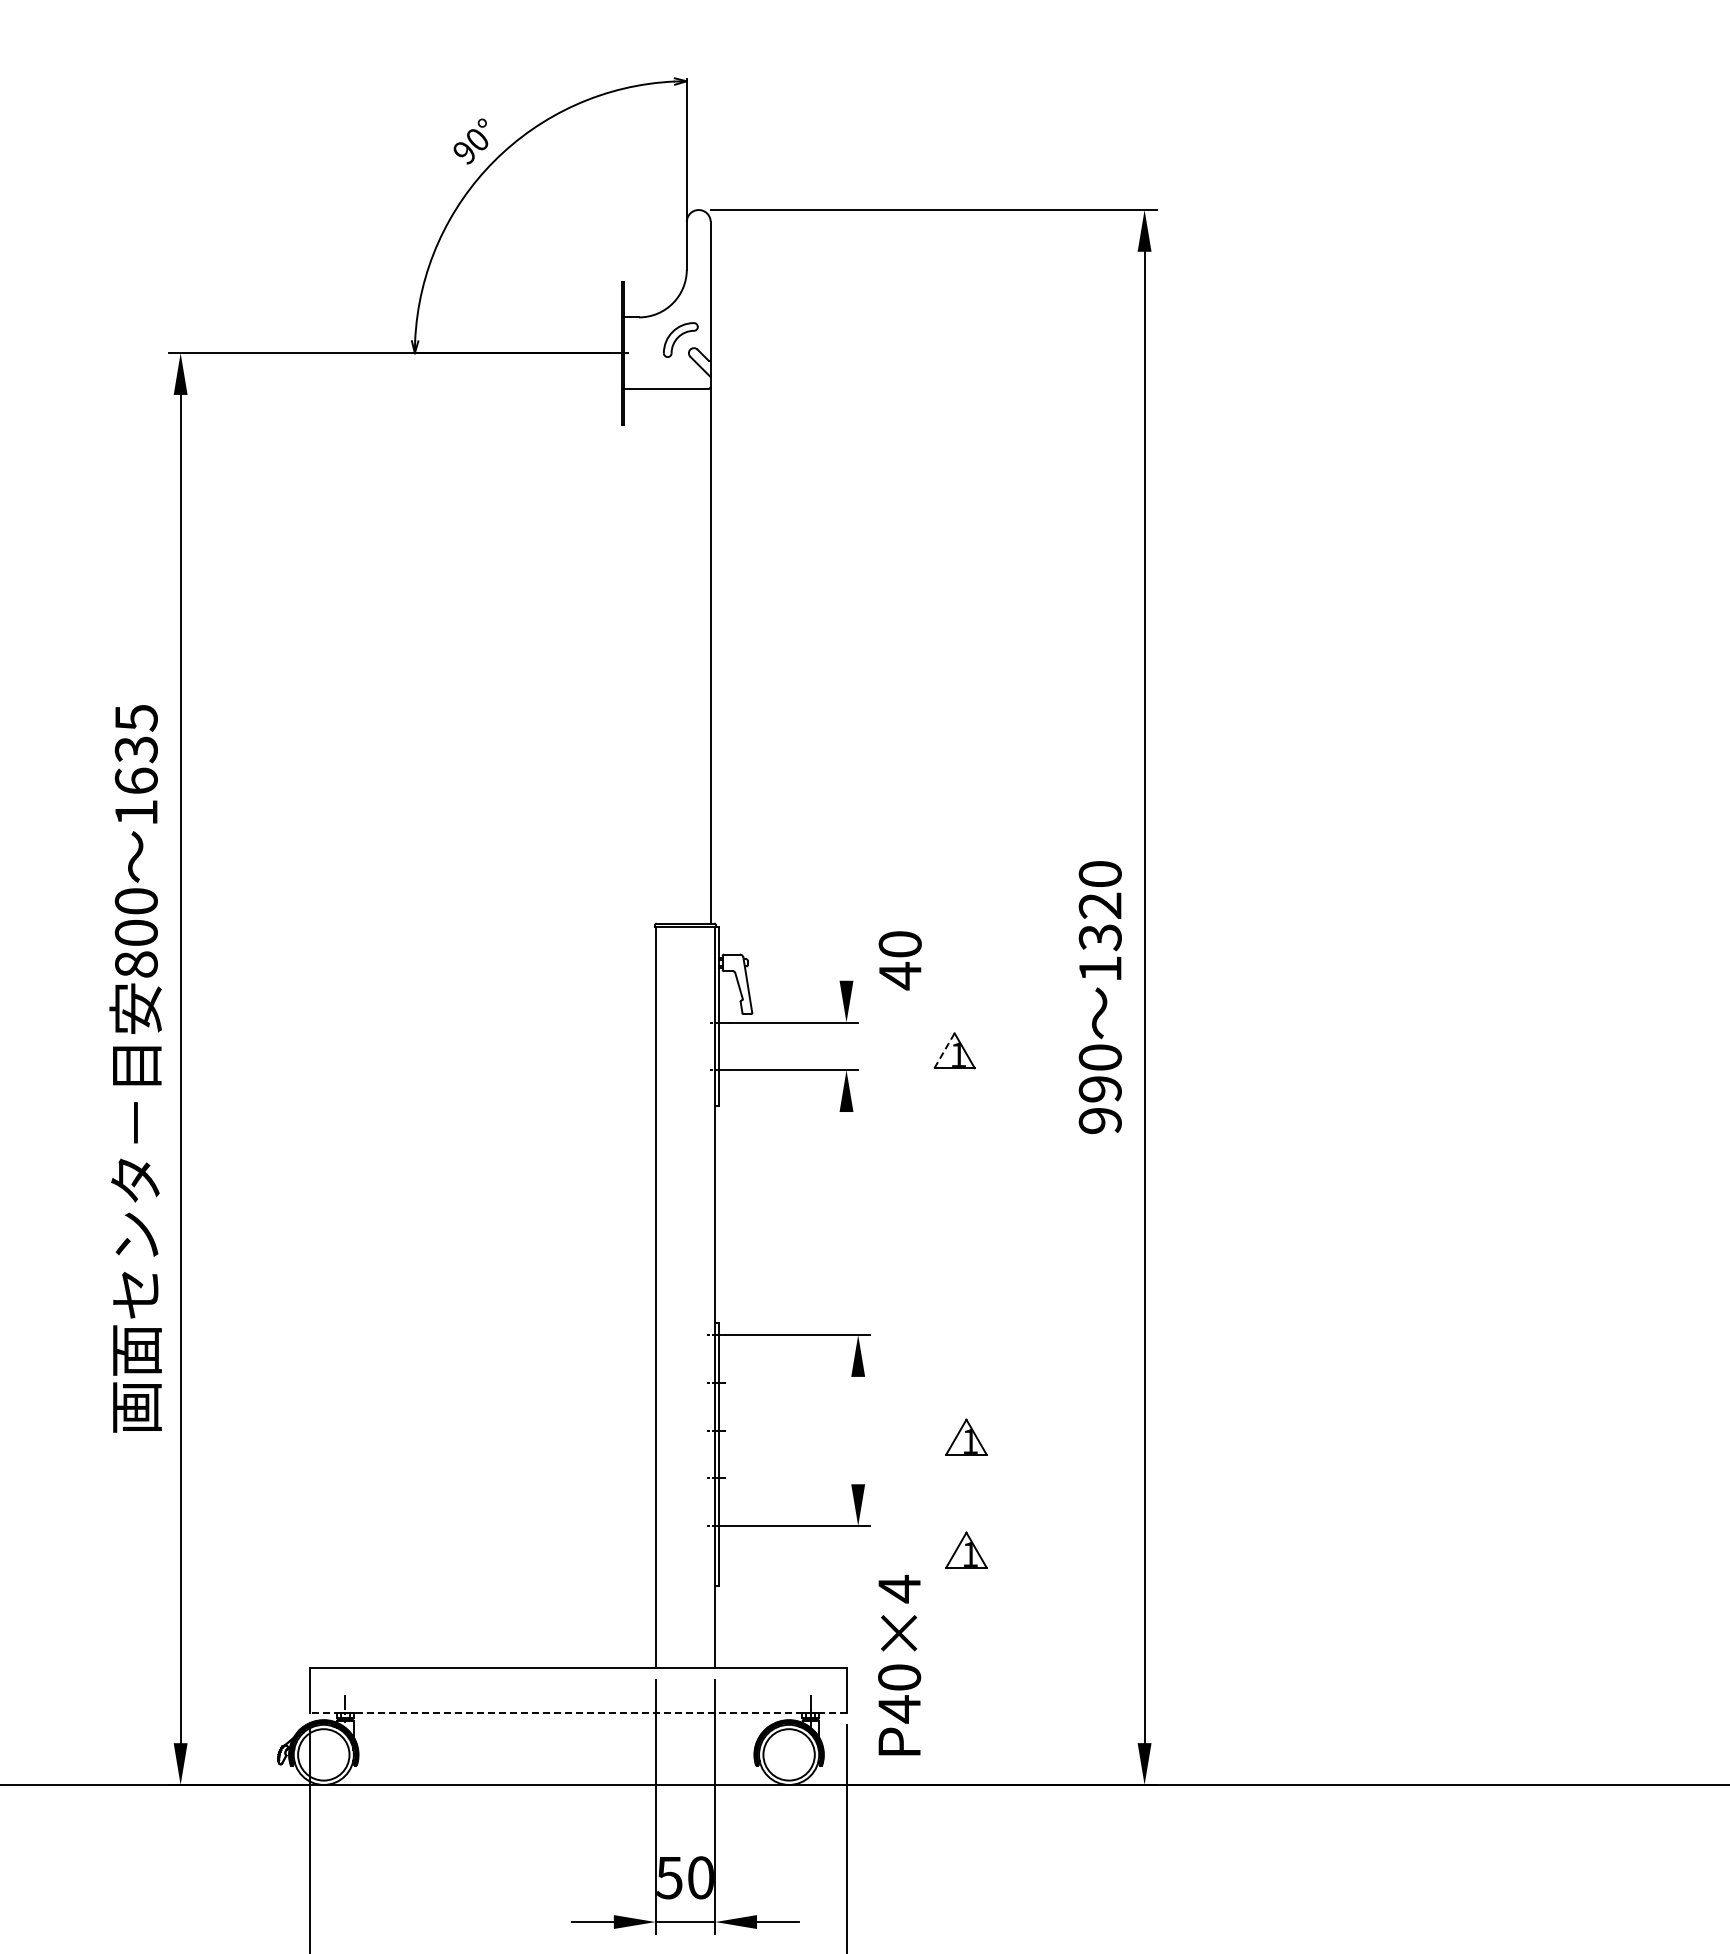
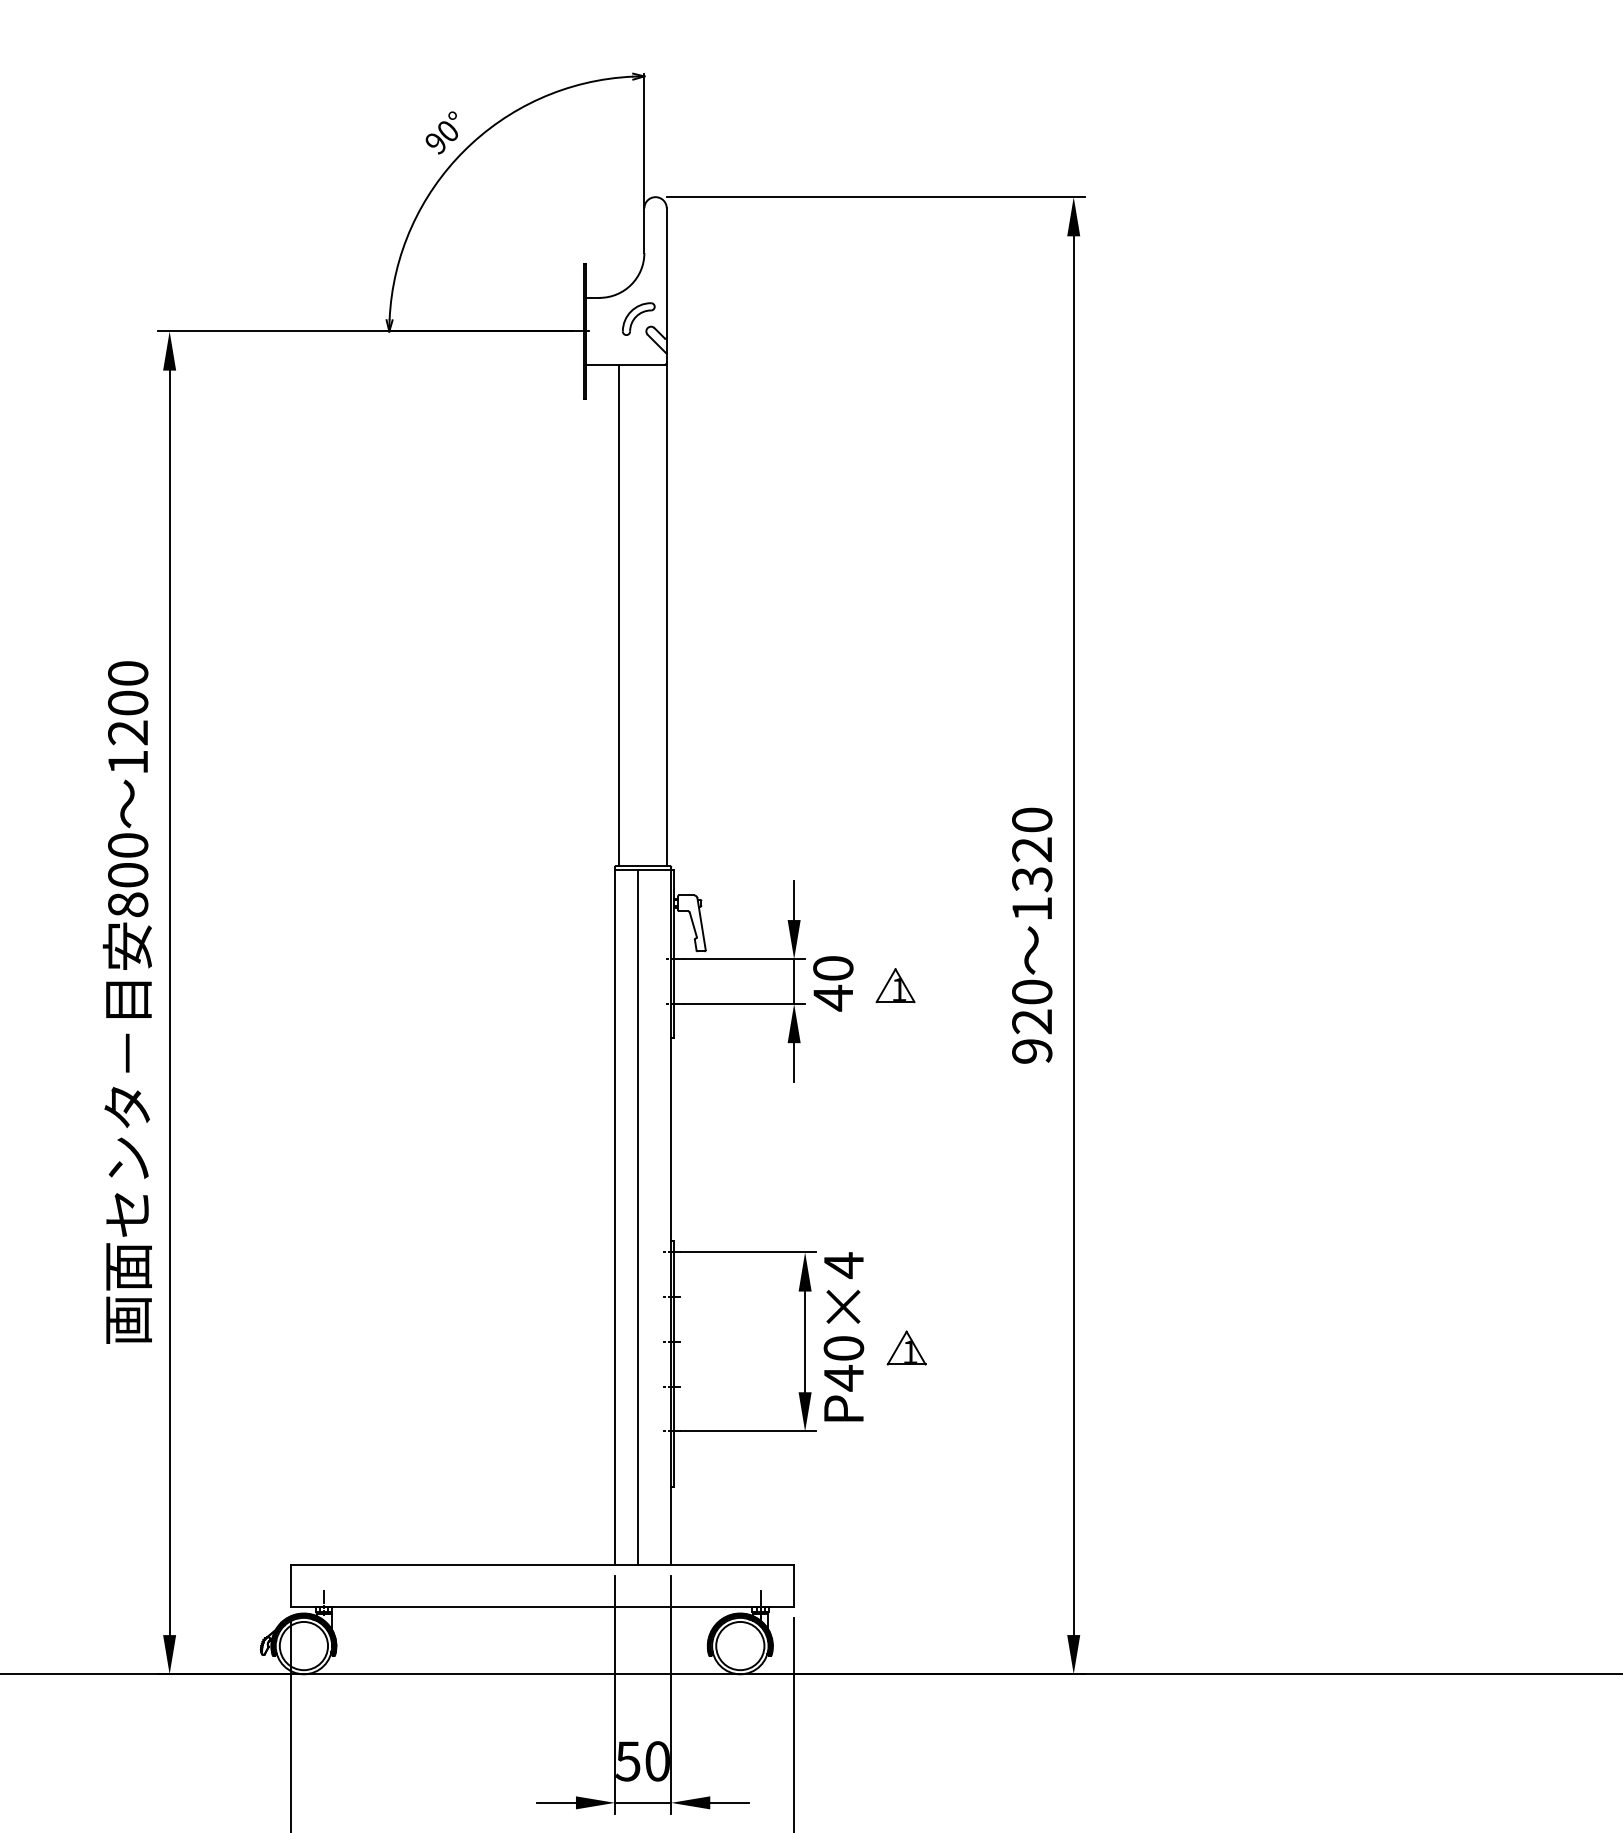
line: (660, 656) -> (619, 615), added
text: (135, 749) -> (127, 703), 1635 -> 1200
line: (846, 959) -> (794, 900), added
text: (899, 960) -> (832, 983), moved
line: (846, 1046) -> (794, 981), added
line: (944, 1050) -> (886, 985), dashed -> solid
text: (1100, 1089) -> (1032, 1022), 990 -> 920
line: (846, 1132) -> (794, 1062), added
line: (679, 1297) -> (637, 1217), added
line: (858, 1430) -> (805, 1341), added
part: (966, 1549) -> (906, 1453), removed
text: (899, 1665) -> (843, 1337), moved
line: (577, 1713) -> (541, 1607), dashed -> solid

